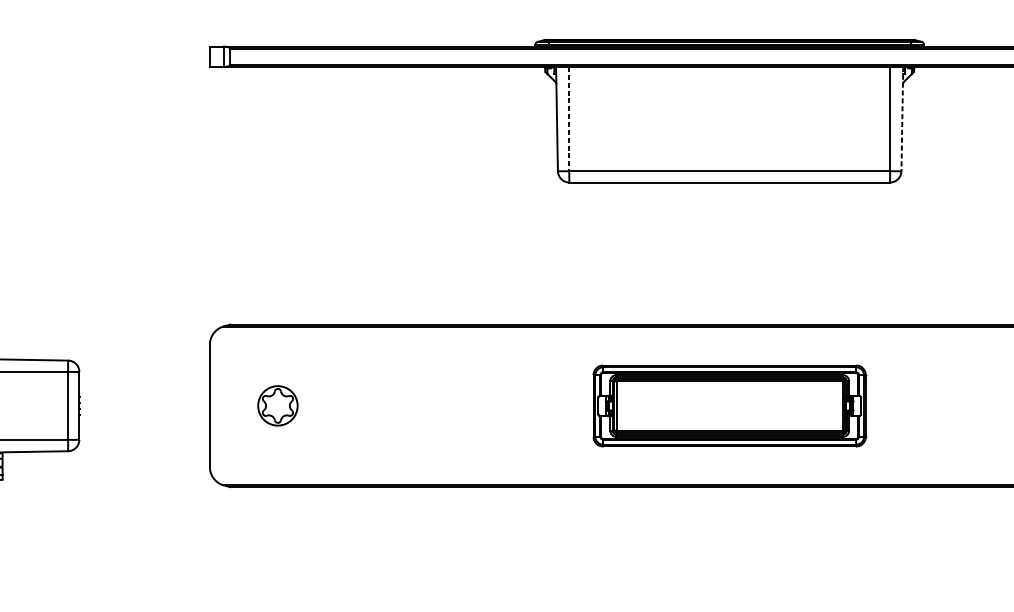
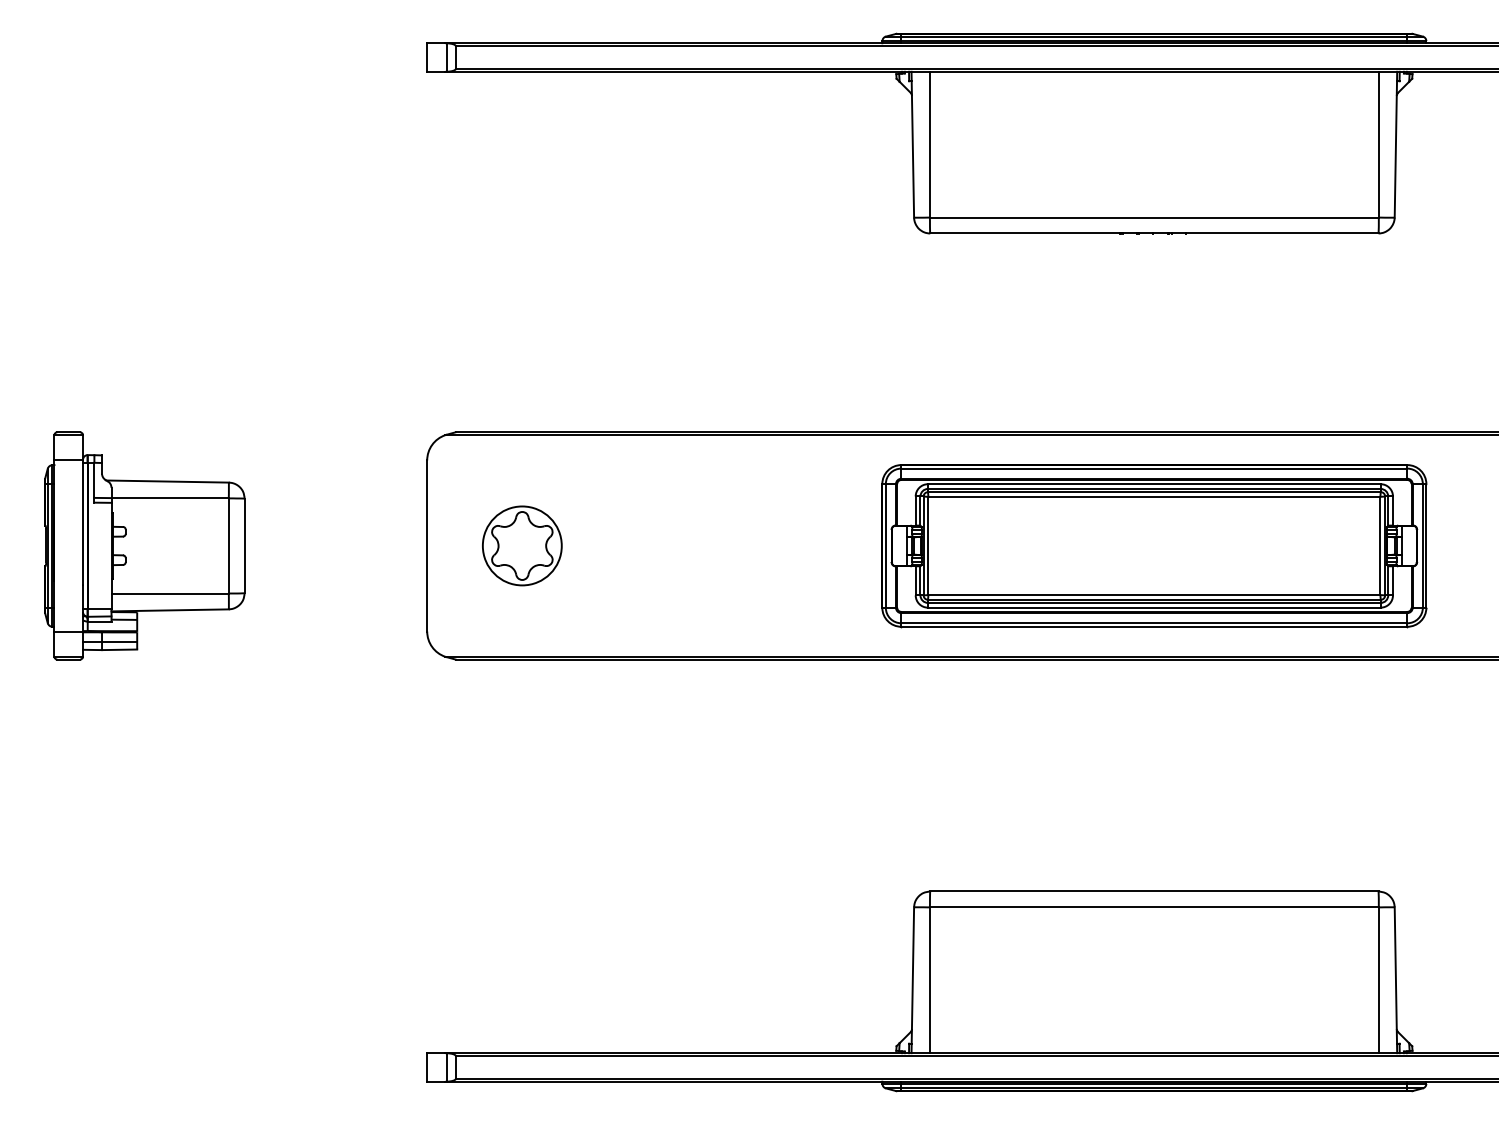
line: (568, 118) -> (929, 144), dashed -> solid
line: (902, 118) -> (1395, 144), dashed -> solid
part: (278, 405) -> (522, 545), size x1.43
part: (729, 406) -> (1154, 546), size x1.43

